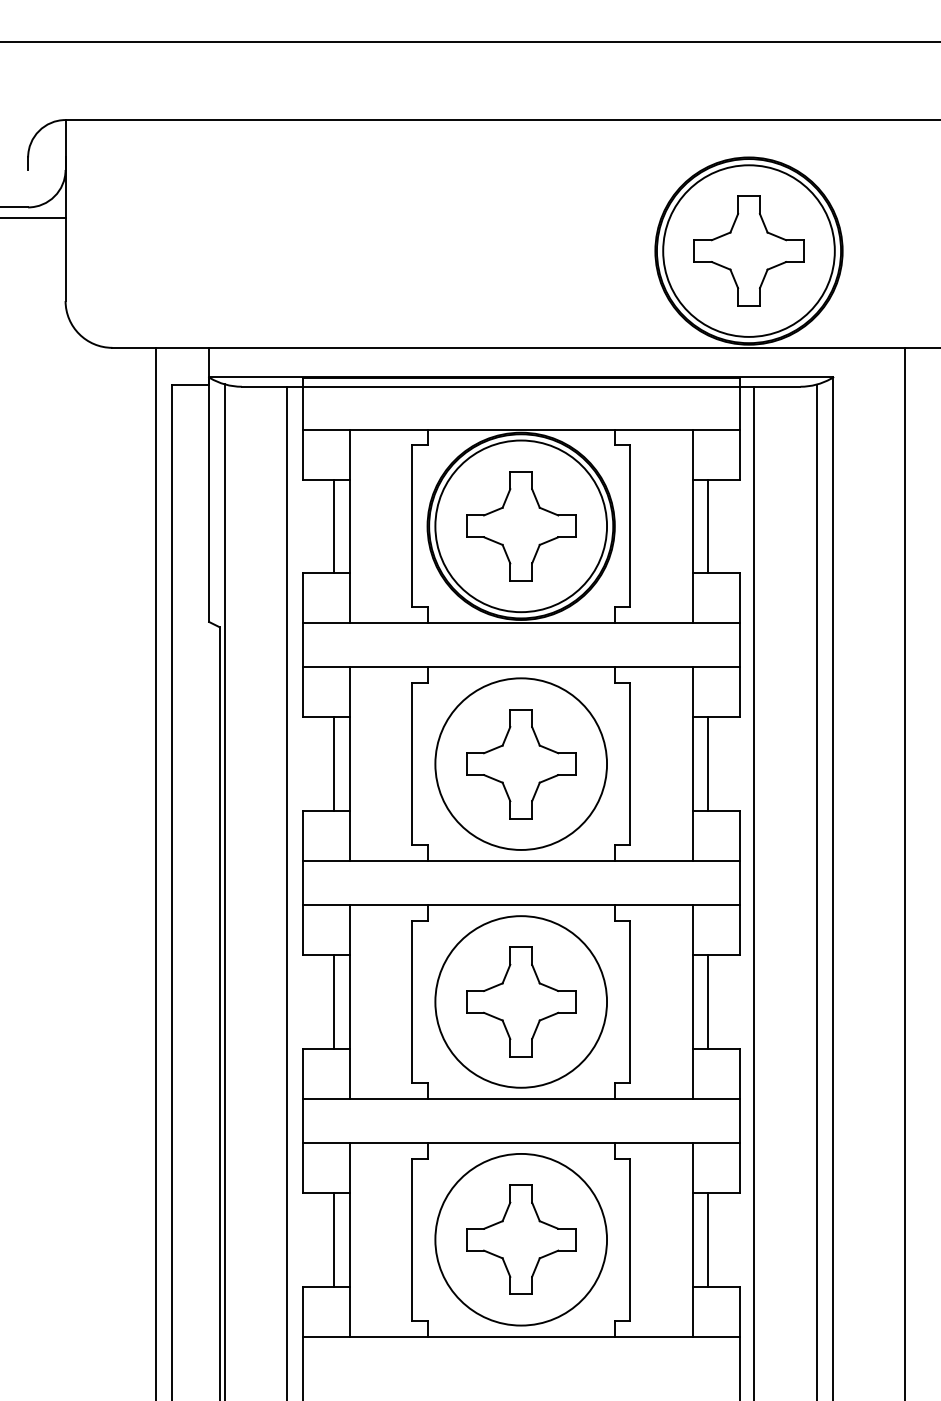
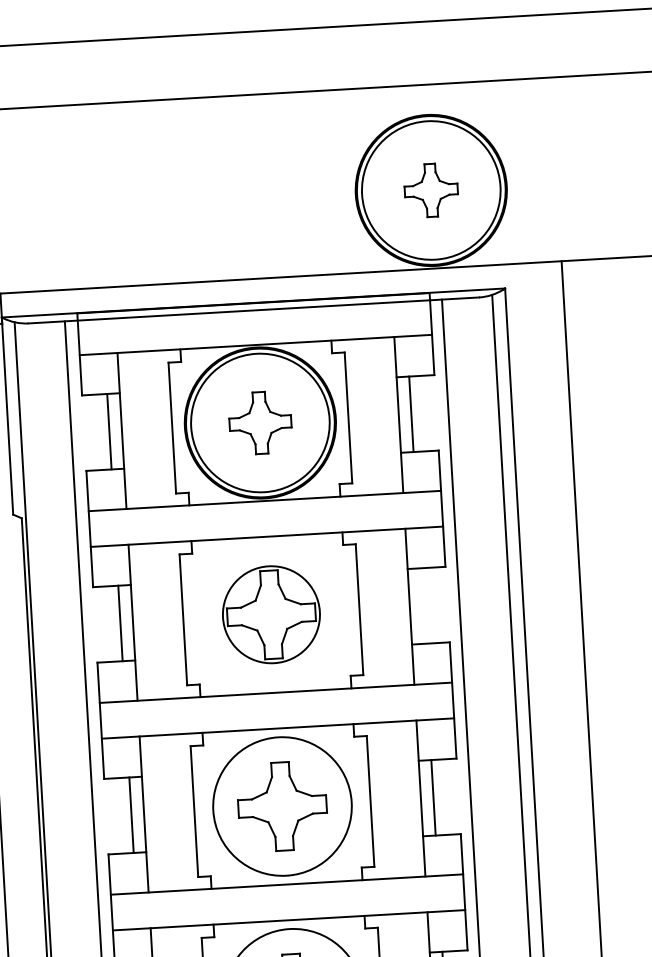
part: (748, 250) -> (430, 190), size x0.6
part: (521, 526) -> (260, 423), size x0.7
circle: (521, 763) -> (271, 614), size x0.7
line: (708, 763) -> (422, 605), removed

